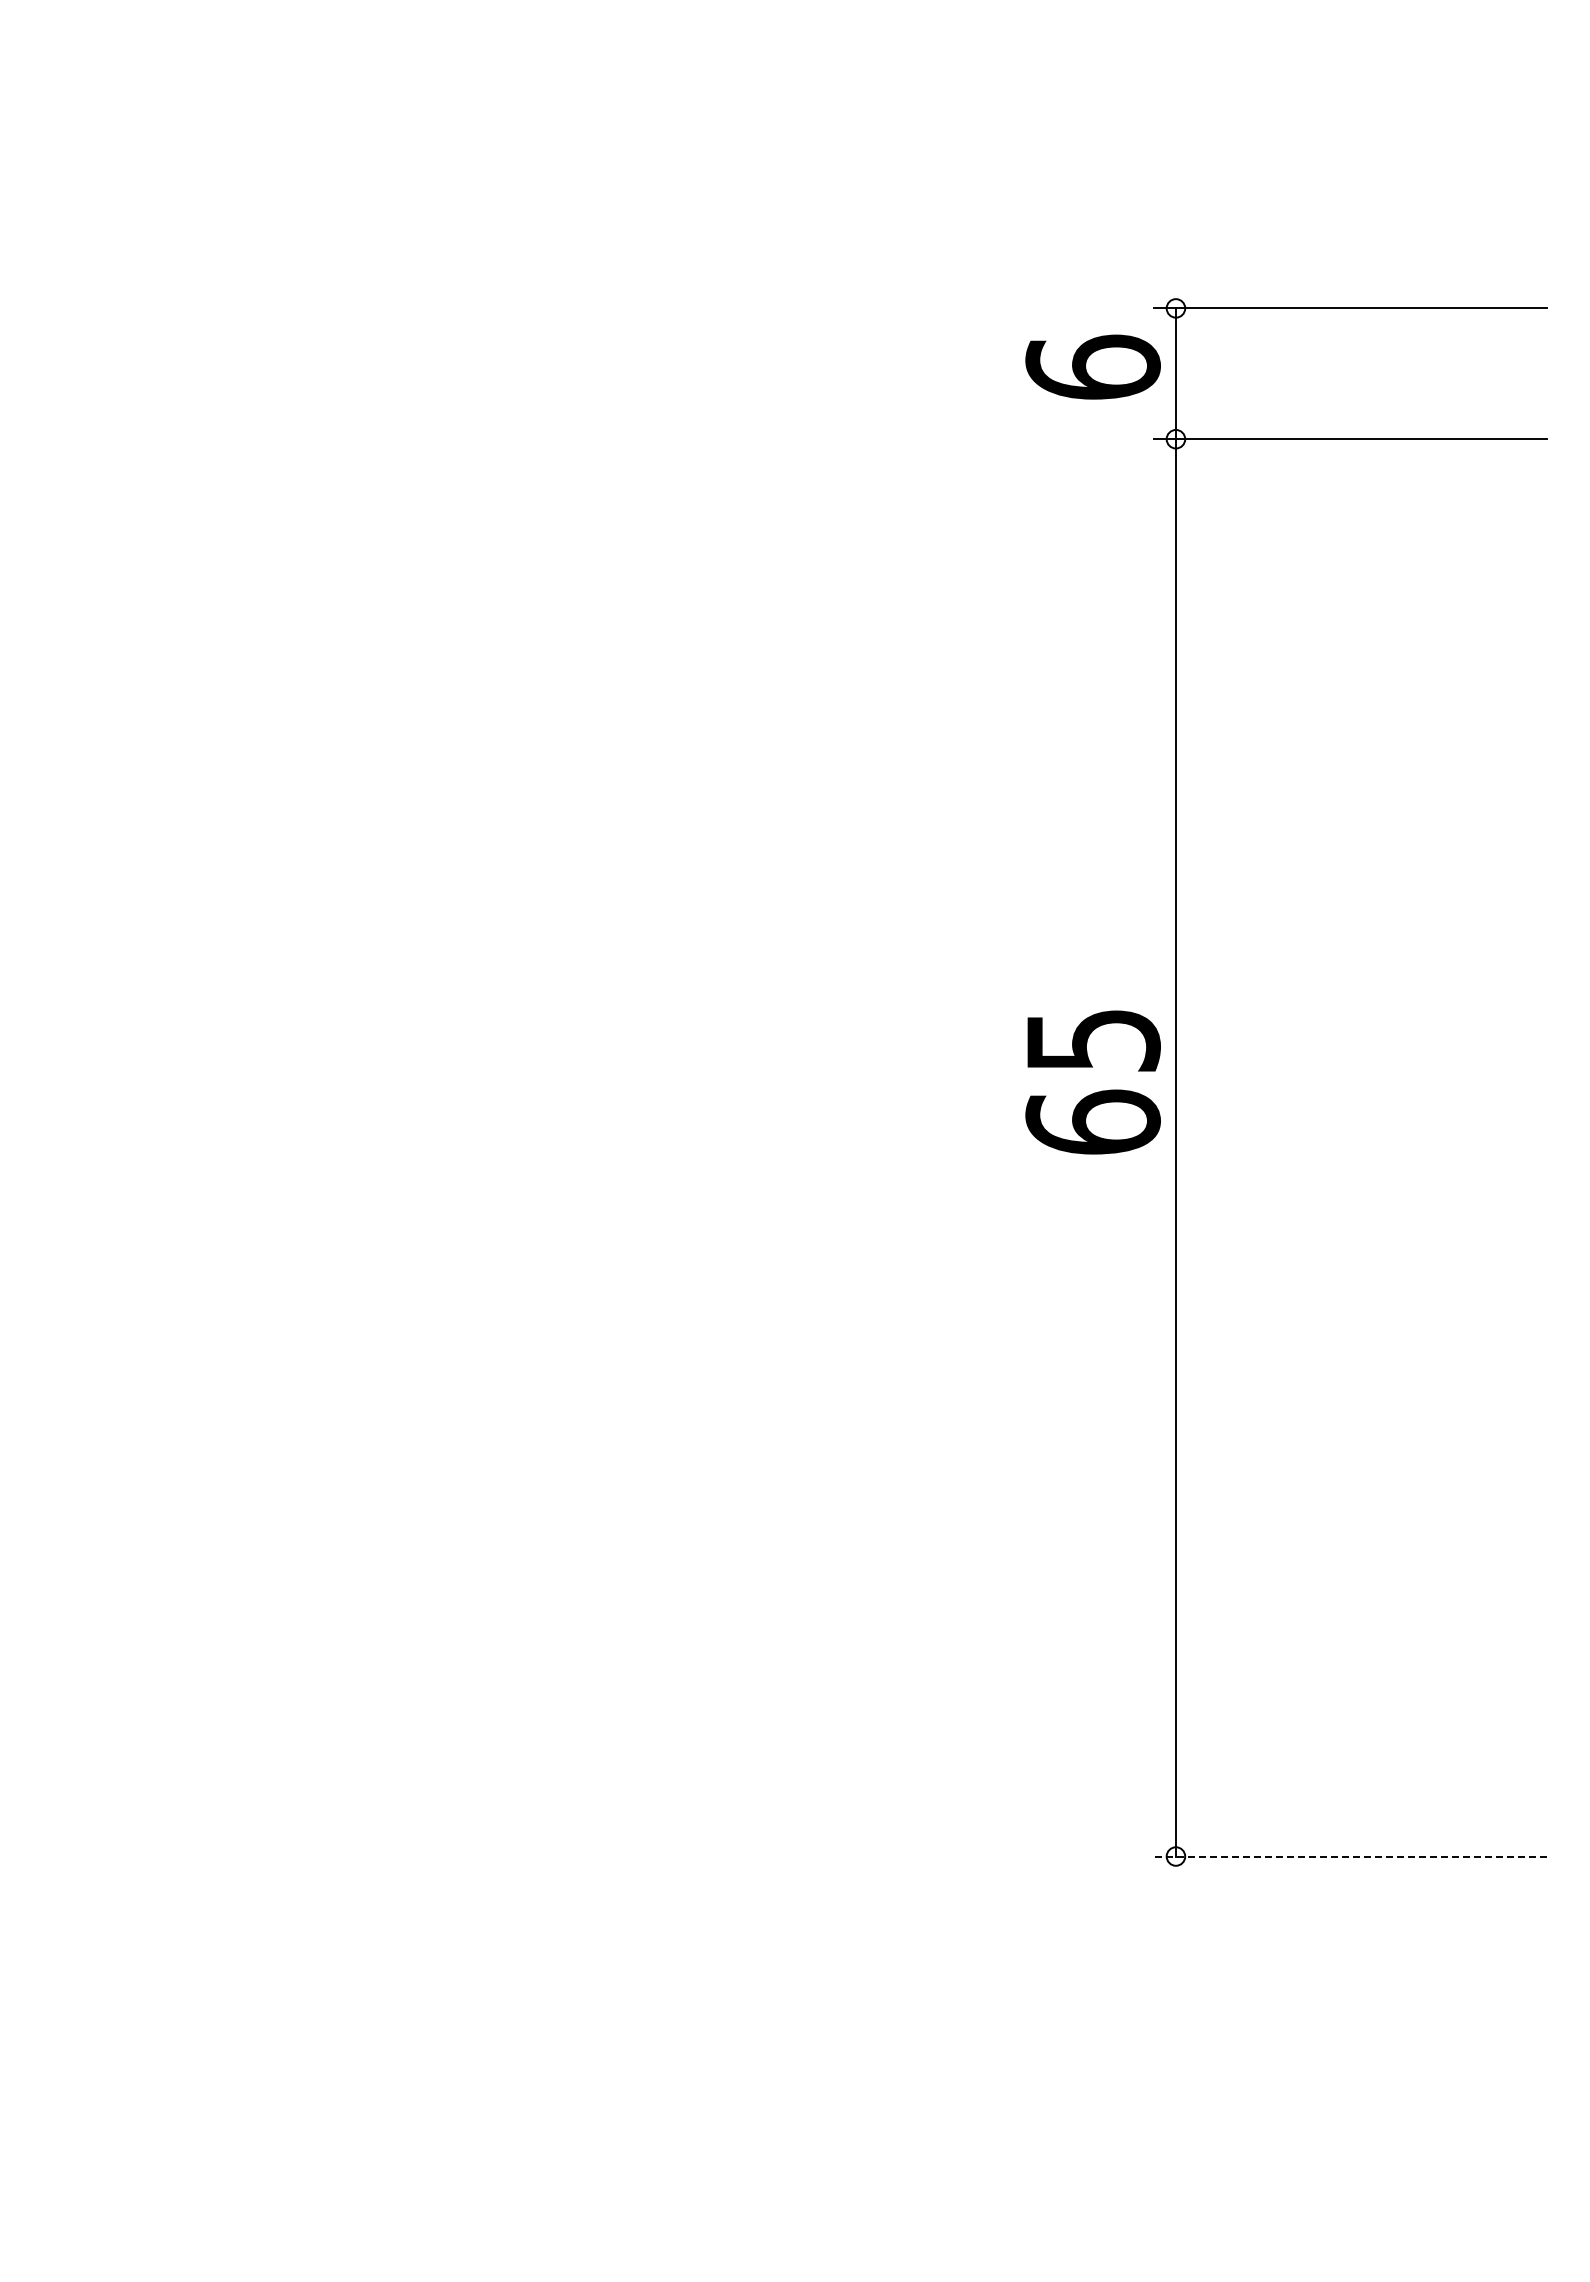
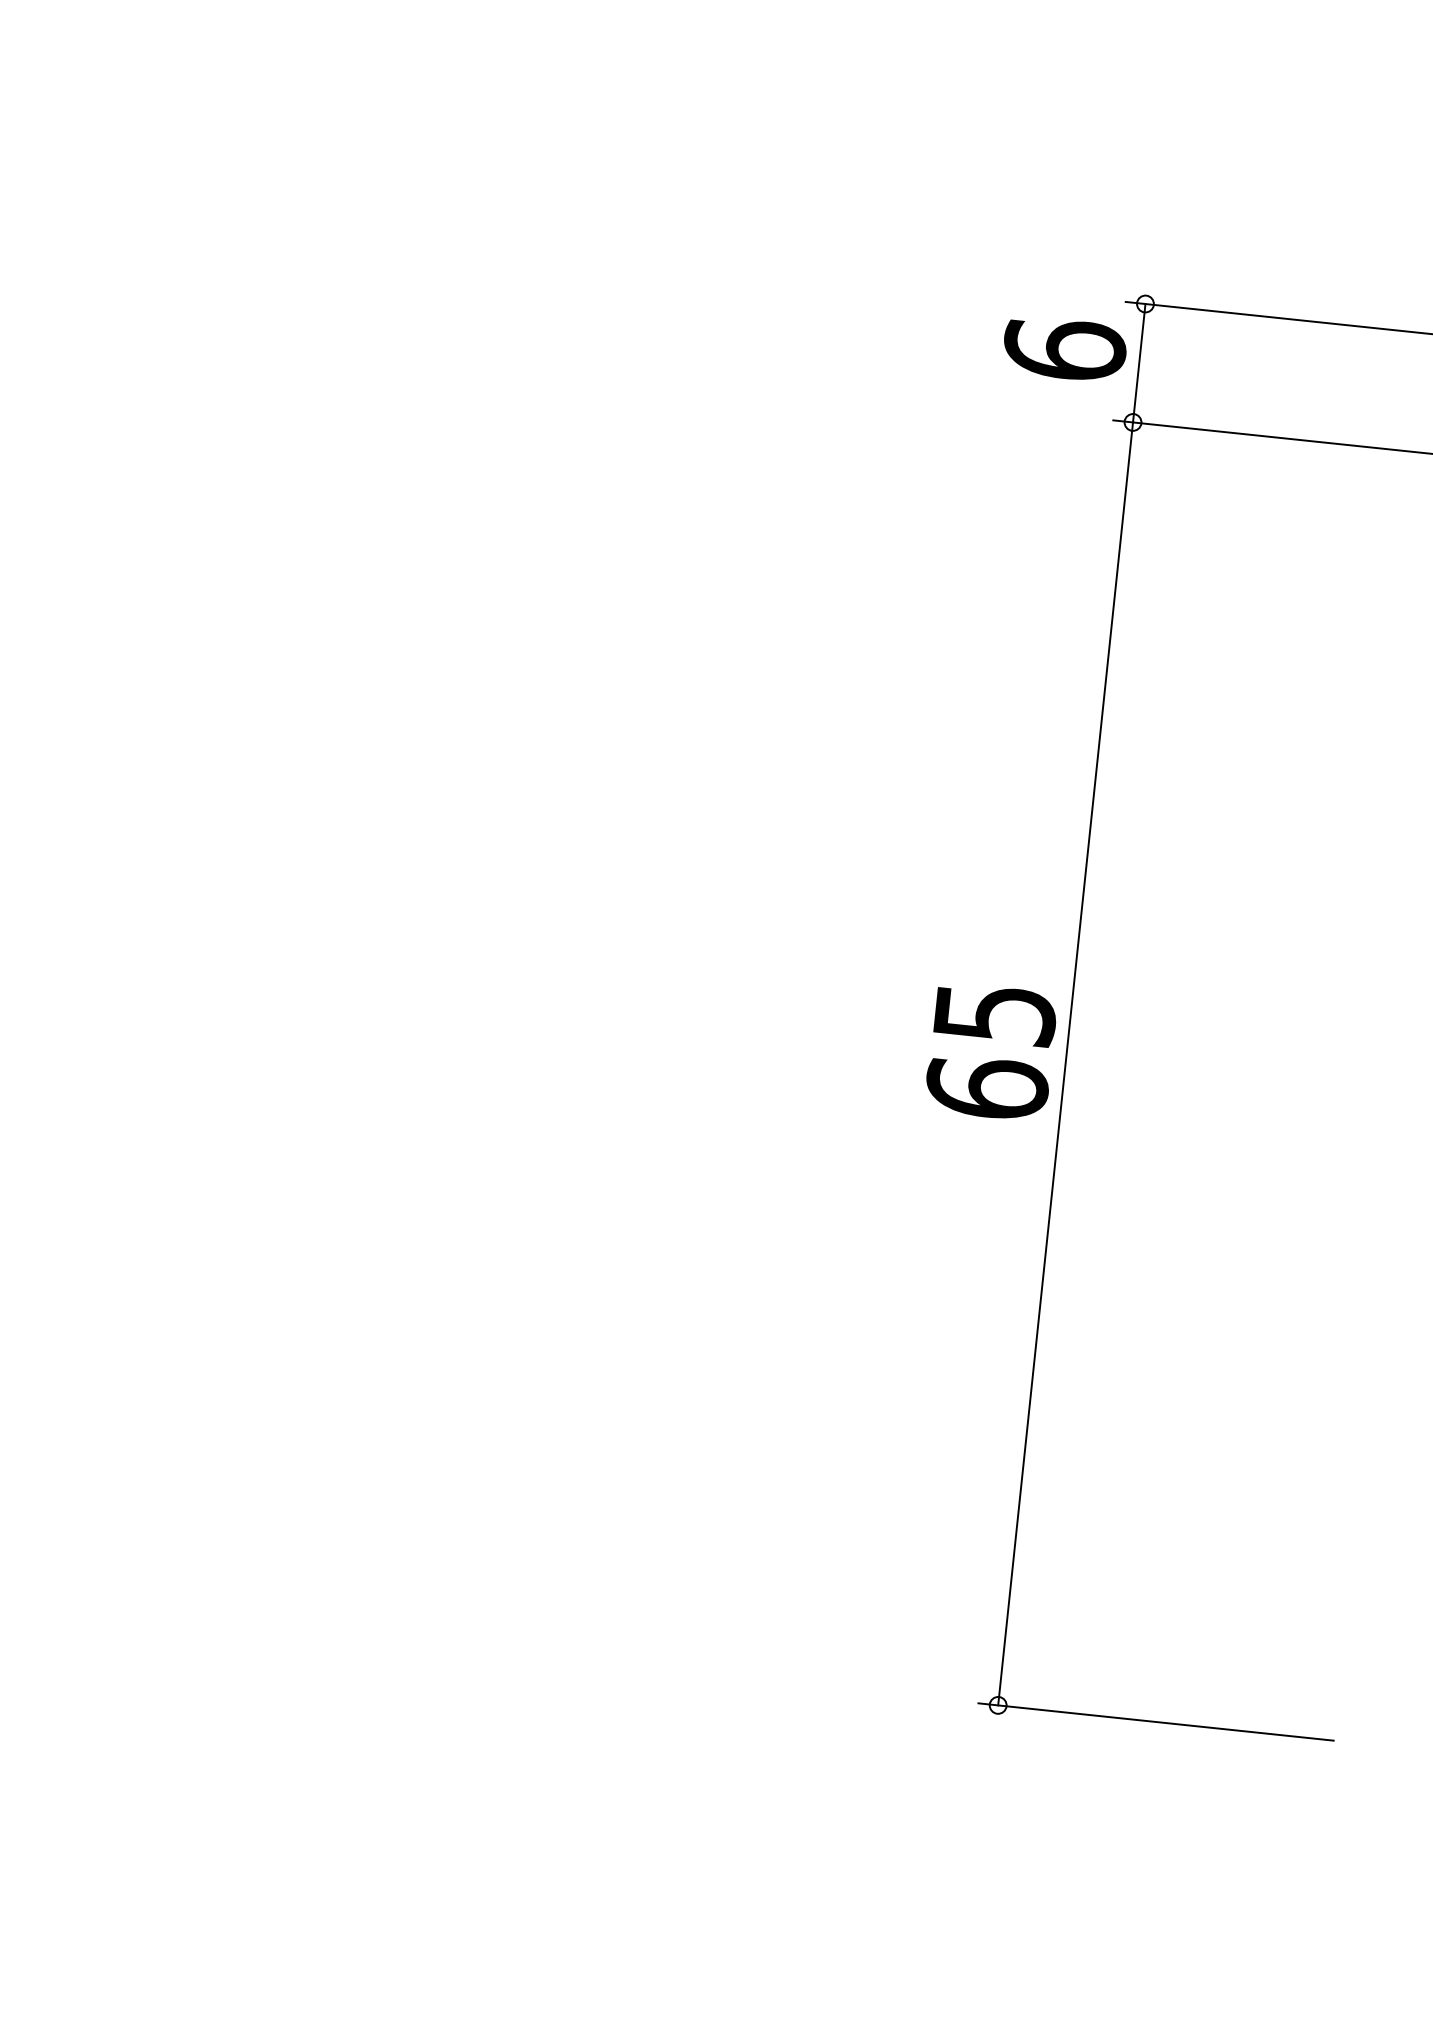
text: (1092, 1082) -> (990, 1052), moved
line: (1349, 1856) -> (1155, 1721), dashed -> solid

